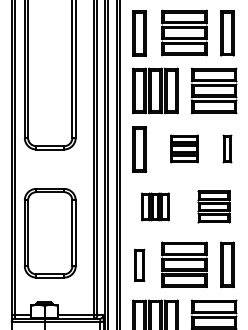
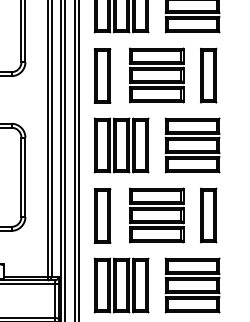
part: (184, 148) -> (156, 74), size x1.67
part: (227, 148) -> (208, 74), size x1.67
part: (155, 206) -> (121, 144), size x1.67
part: (213, 206) -> (191, 144), size x1.43
part: (139, 265) -> (102, 216), size x1.43

